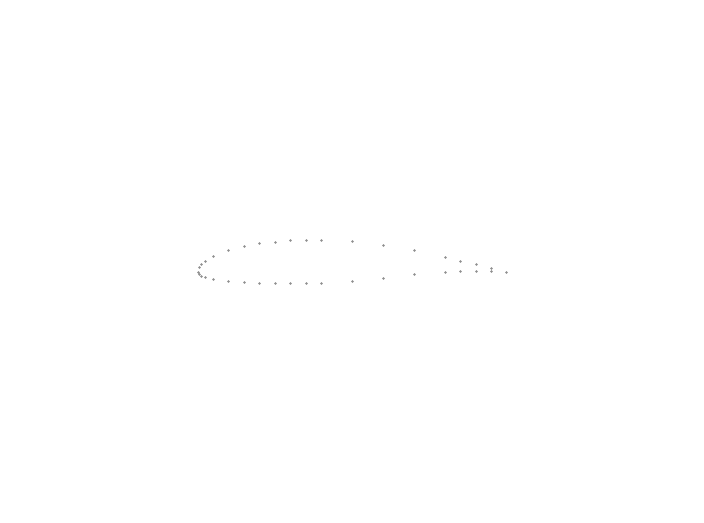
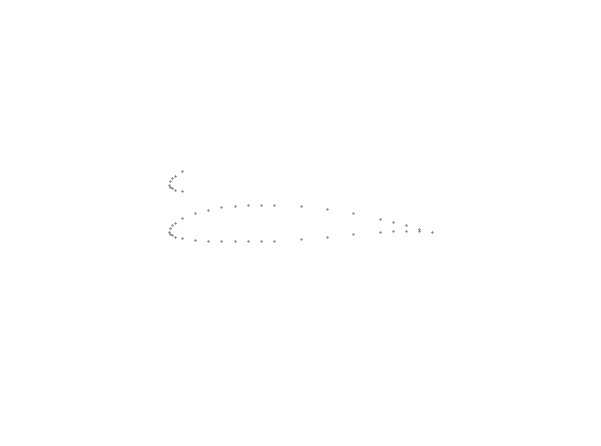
part: (205, 212) -> (175, 181), added

